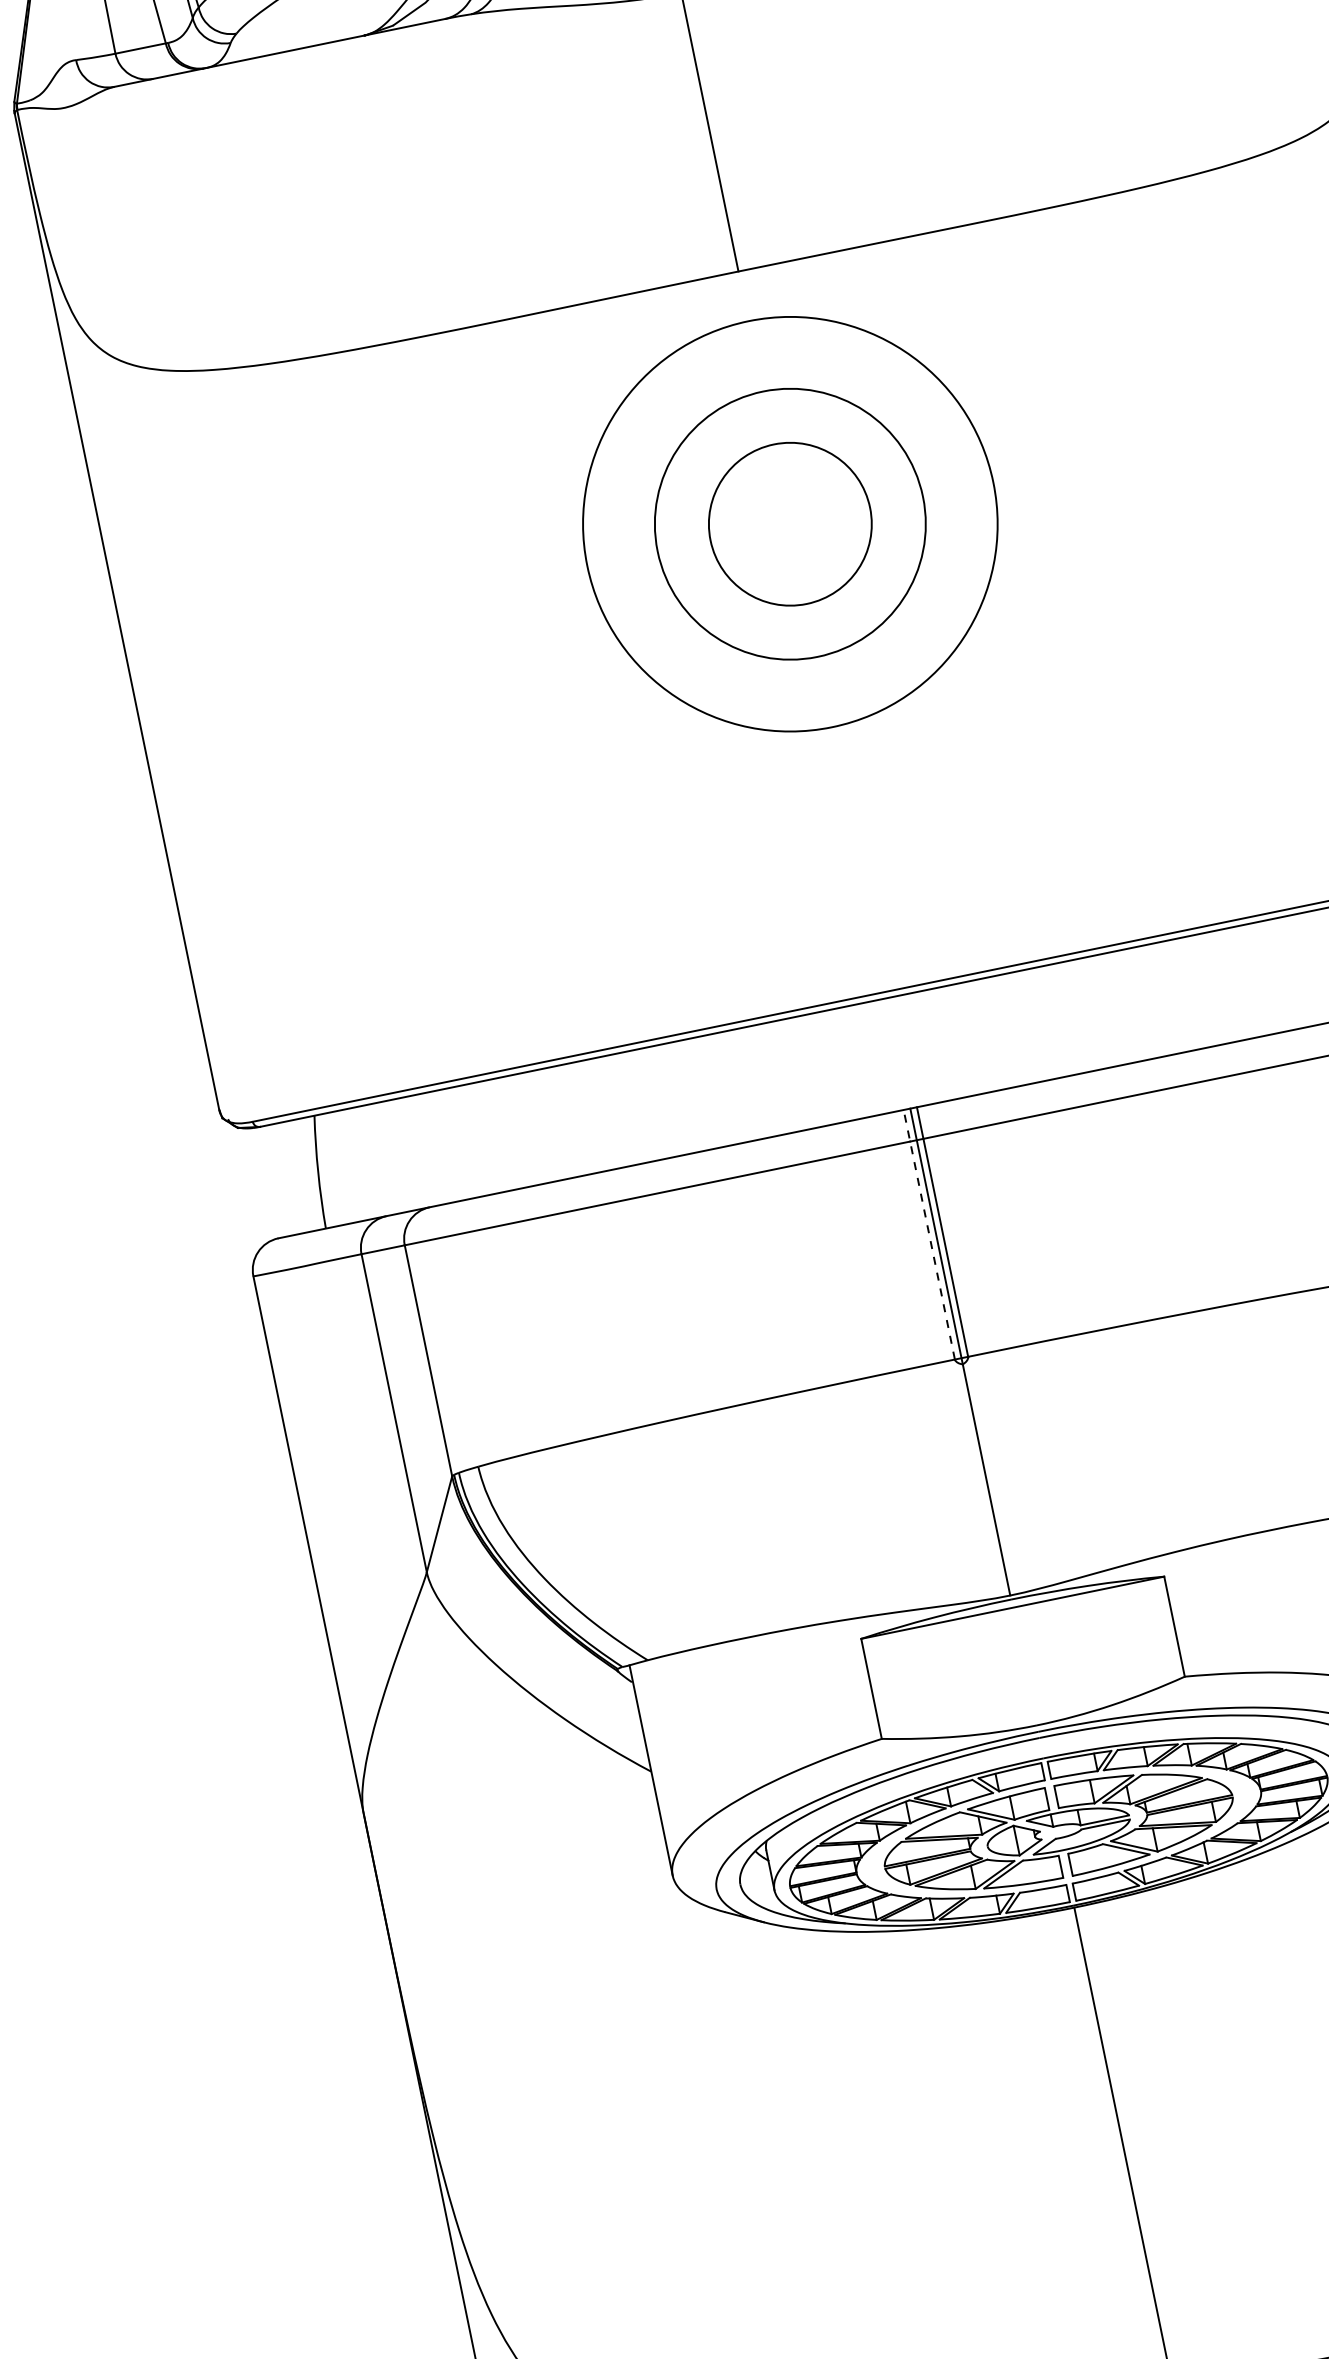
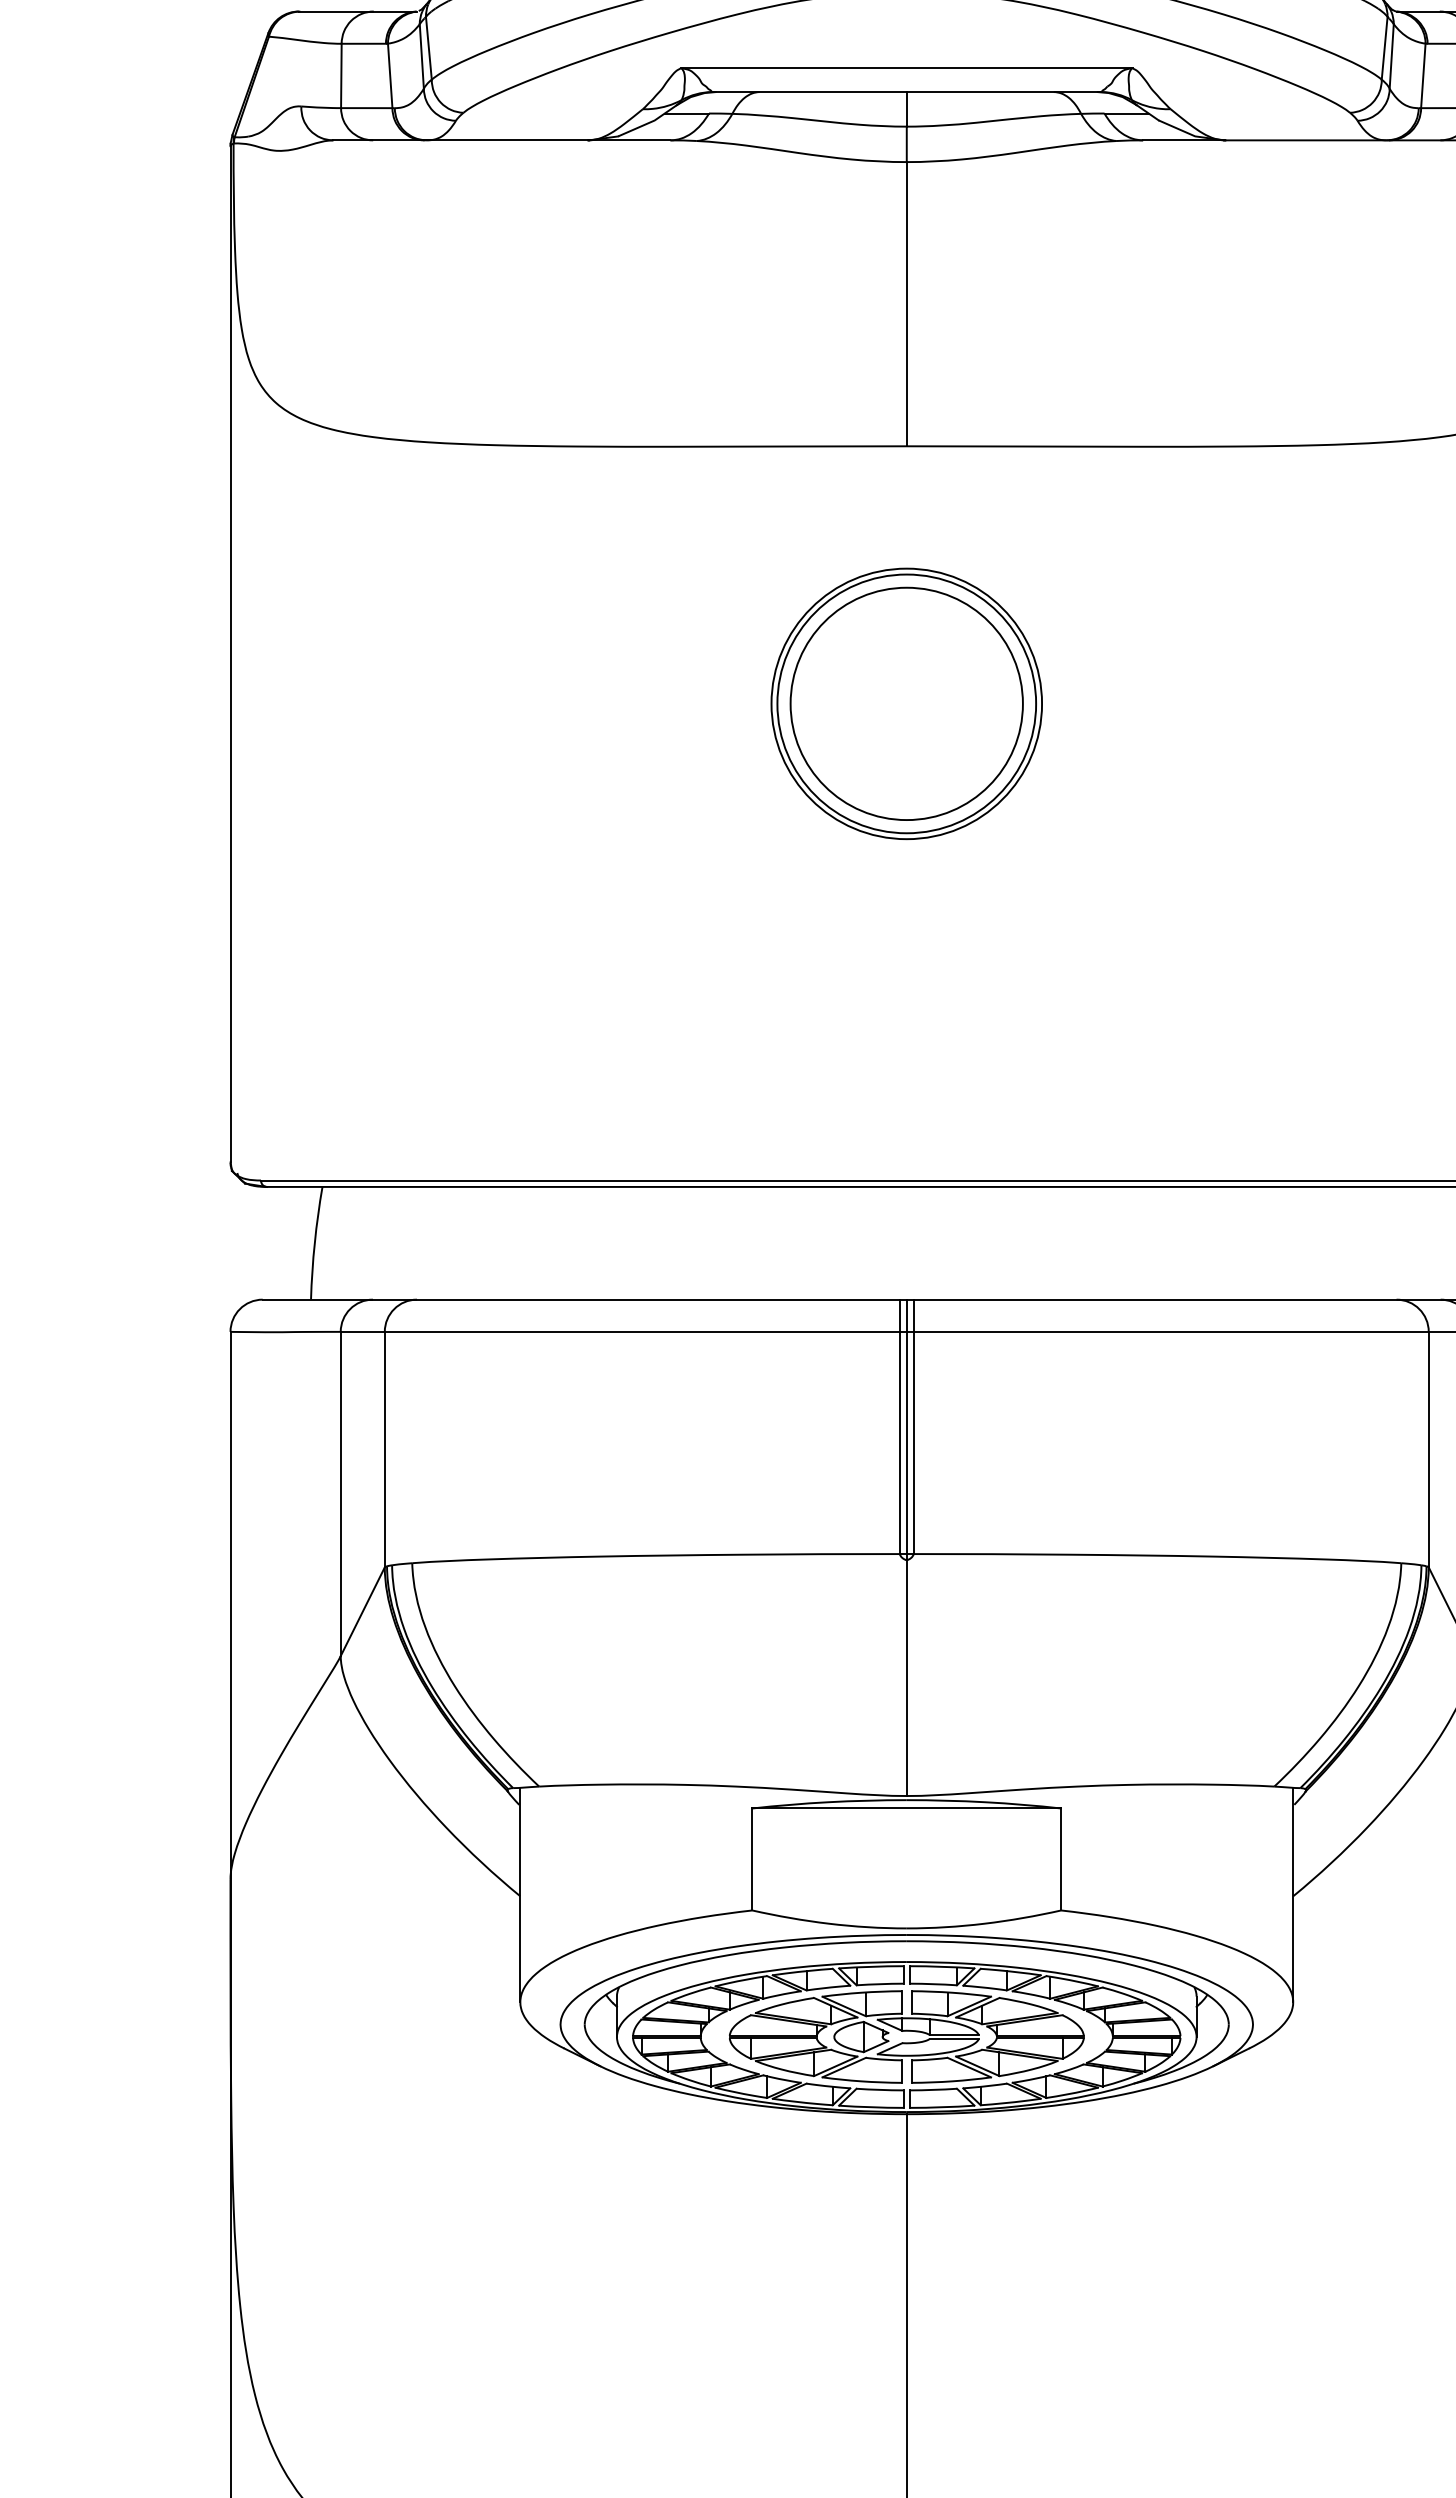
circle: (789, 523) -> (906, 703), size x0.62
circle: (789, 523) -> (906, 703), size x1.43
line: (929, 1234) -> (900, 1426), dashed -> solid

